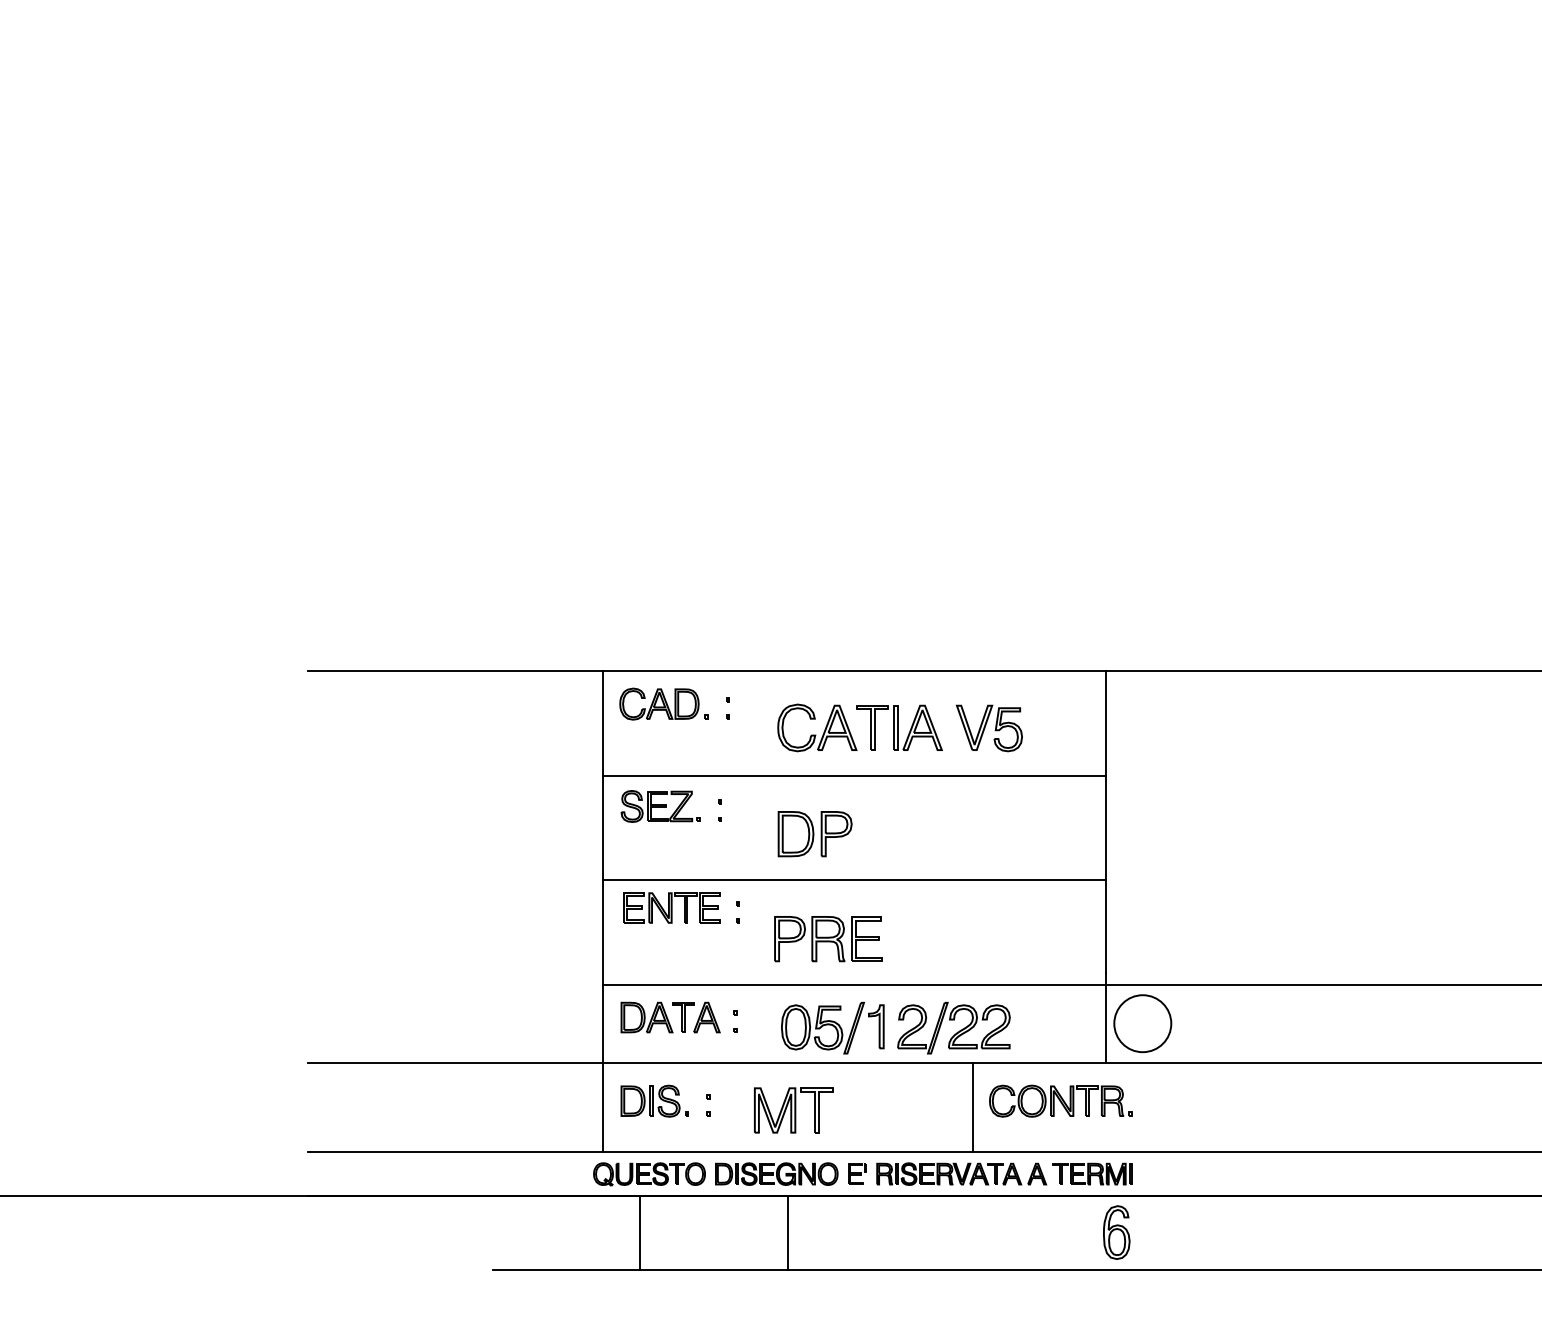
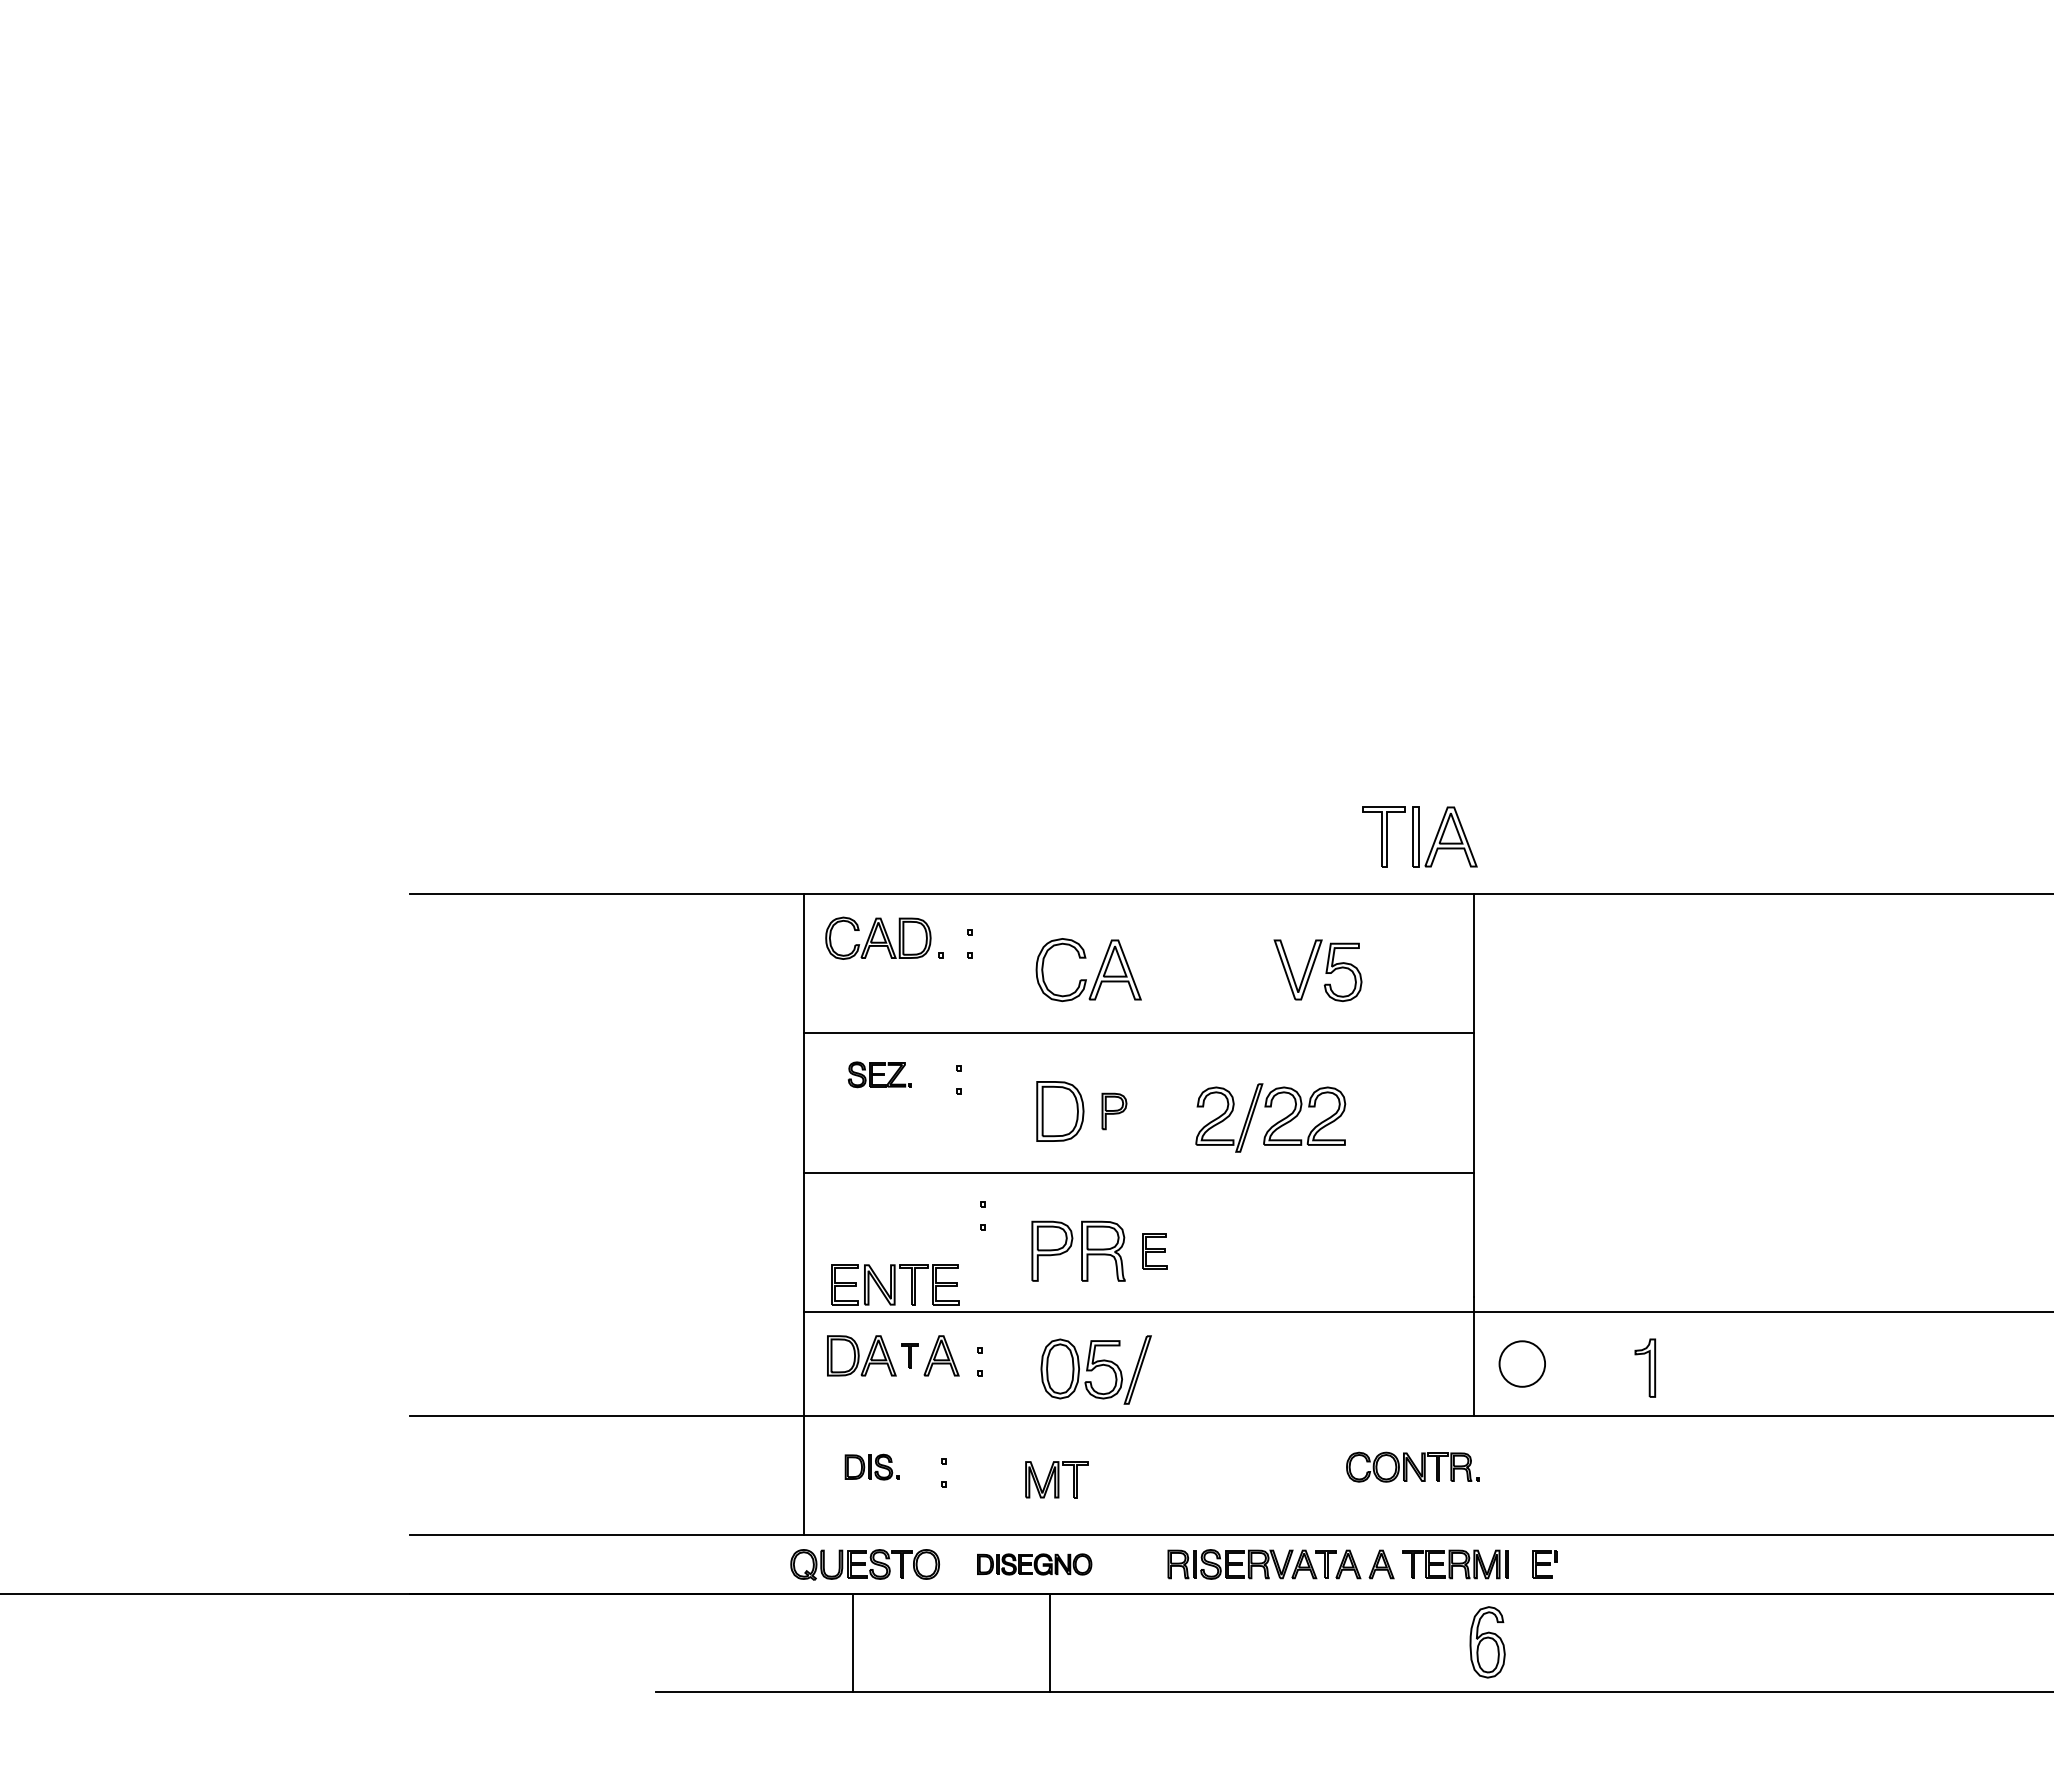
part: (898, 727) -> (1419, 836), moved
part: (660, 806) -> (879, 1074), size x0.6
part: (836, 834) -> (1114, 1111), size x0.6
part: (672, 907) -> (895, 1284), moved
part: (866, 939) -> (1154, 1251), size x0.6
part: (682, 1017) -> (909, 1355), size x0.6
circle: (1142, 1024) -> (1522, 1364), size x0.6
part: (876, 1026) -> (1645, 1367), moved
part: (956, 1033) -> (1273, 1124), moved
part: (655, 1100) -> (872, 1466), size x0.6
part: (1060, 1100) -> (1412, 1466), size x0.7
line: (973, 1107) -> (1296, 1475), removed
part: (793, 1110) -> (1056, 1479), size x0.6
part: (776, 1174) -> (1034, 1564), size x0.7
part: (856, 1174) -> (1544, 1564), moved

